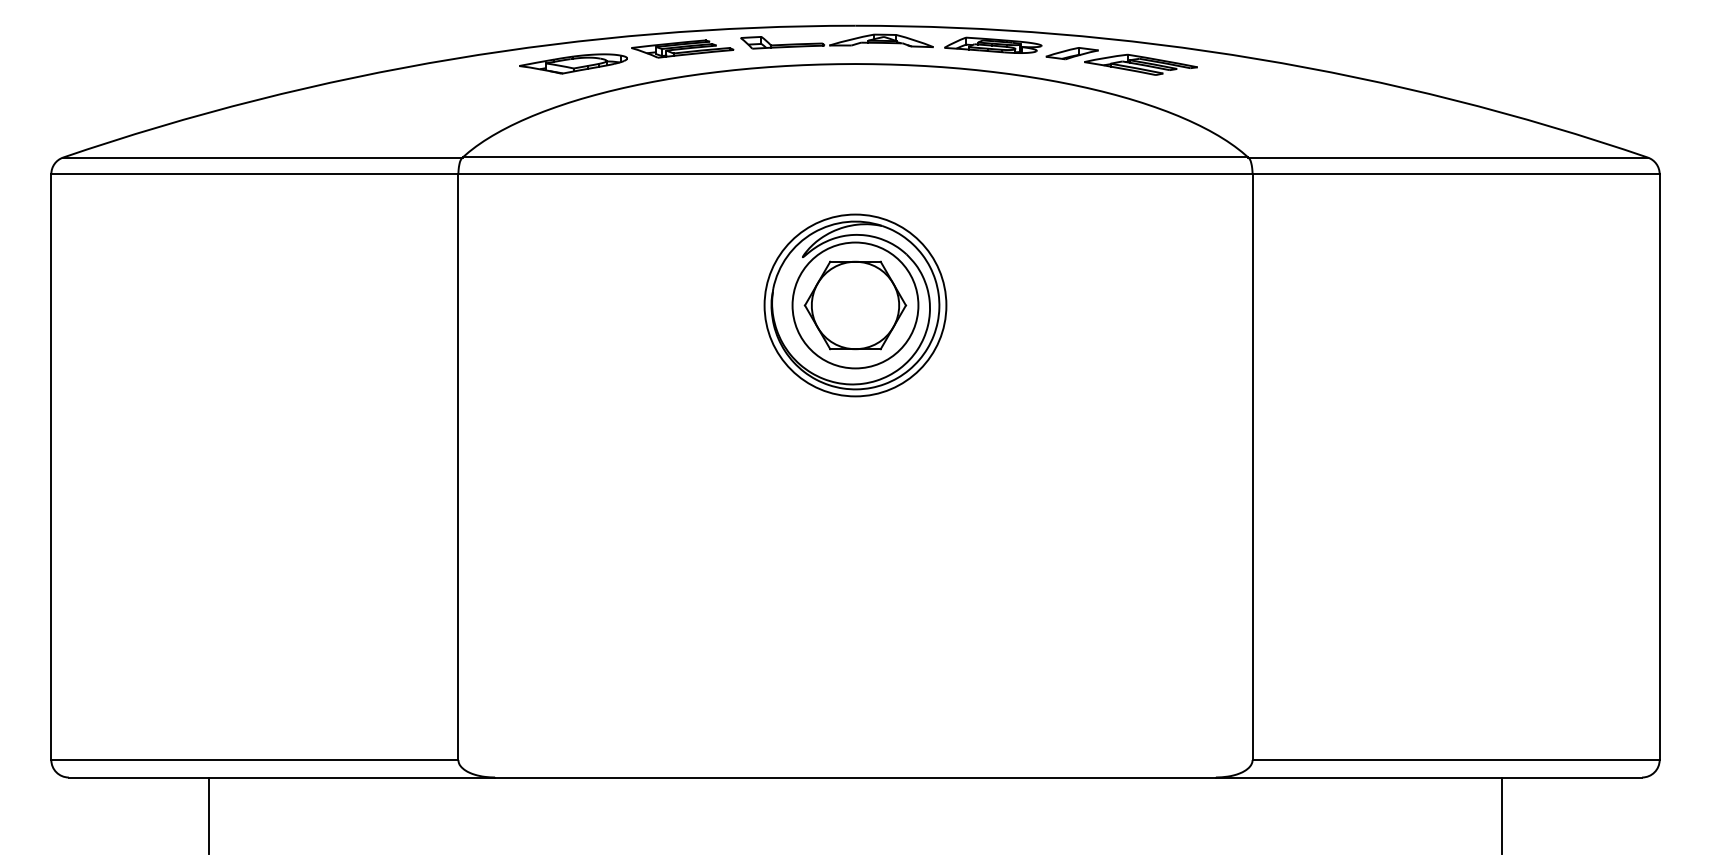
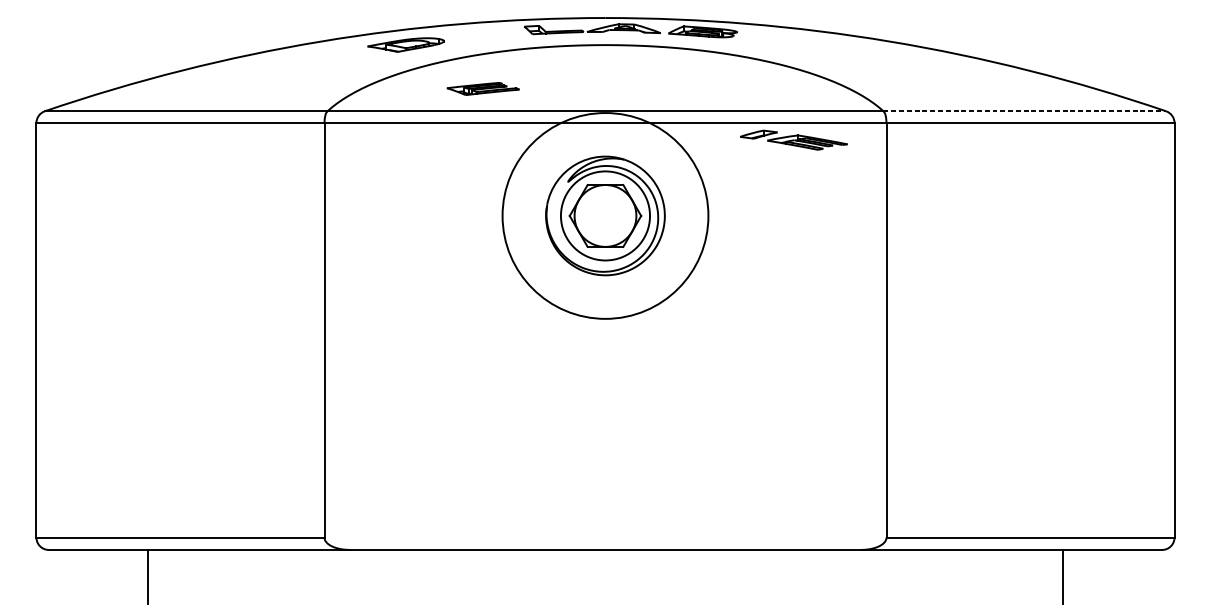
part: (682, 48) -> (483, 88), moved
part: (1121, 61) -> (793, 140), moved
line: (1448, 157) -> (1025, 111), solid -> dashed
circle: (855, 305) -> (605, 215), size x1.6

